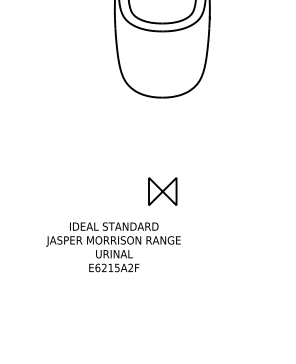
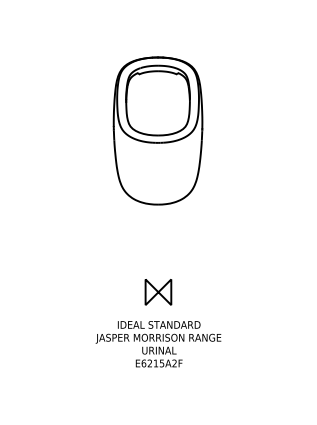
text: (113, 247) -> (158, 344), moved

